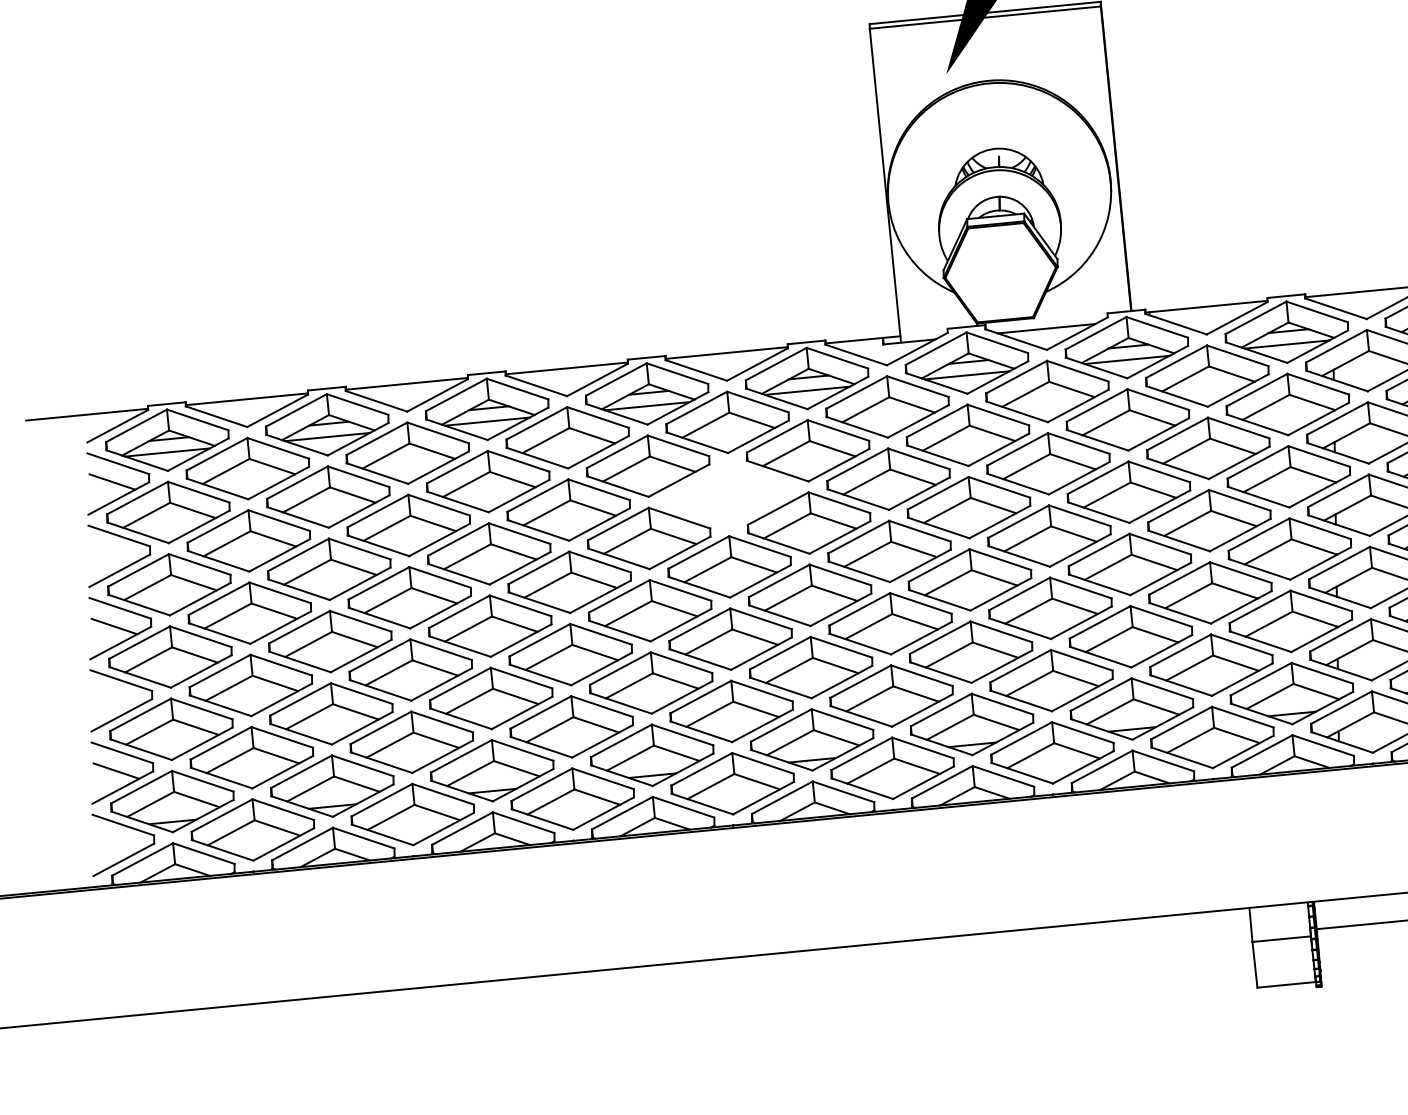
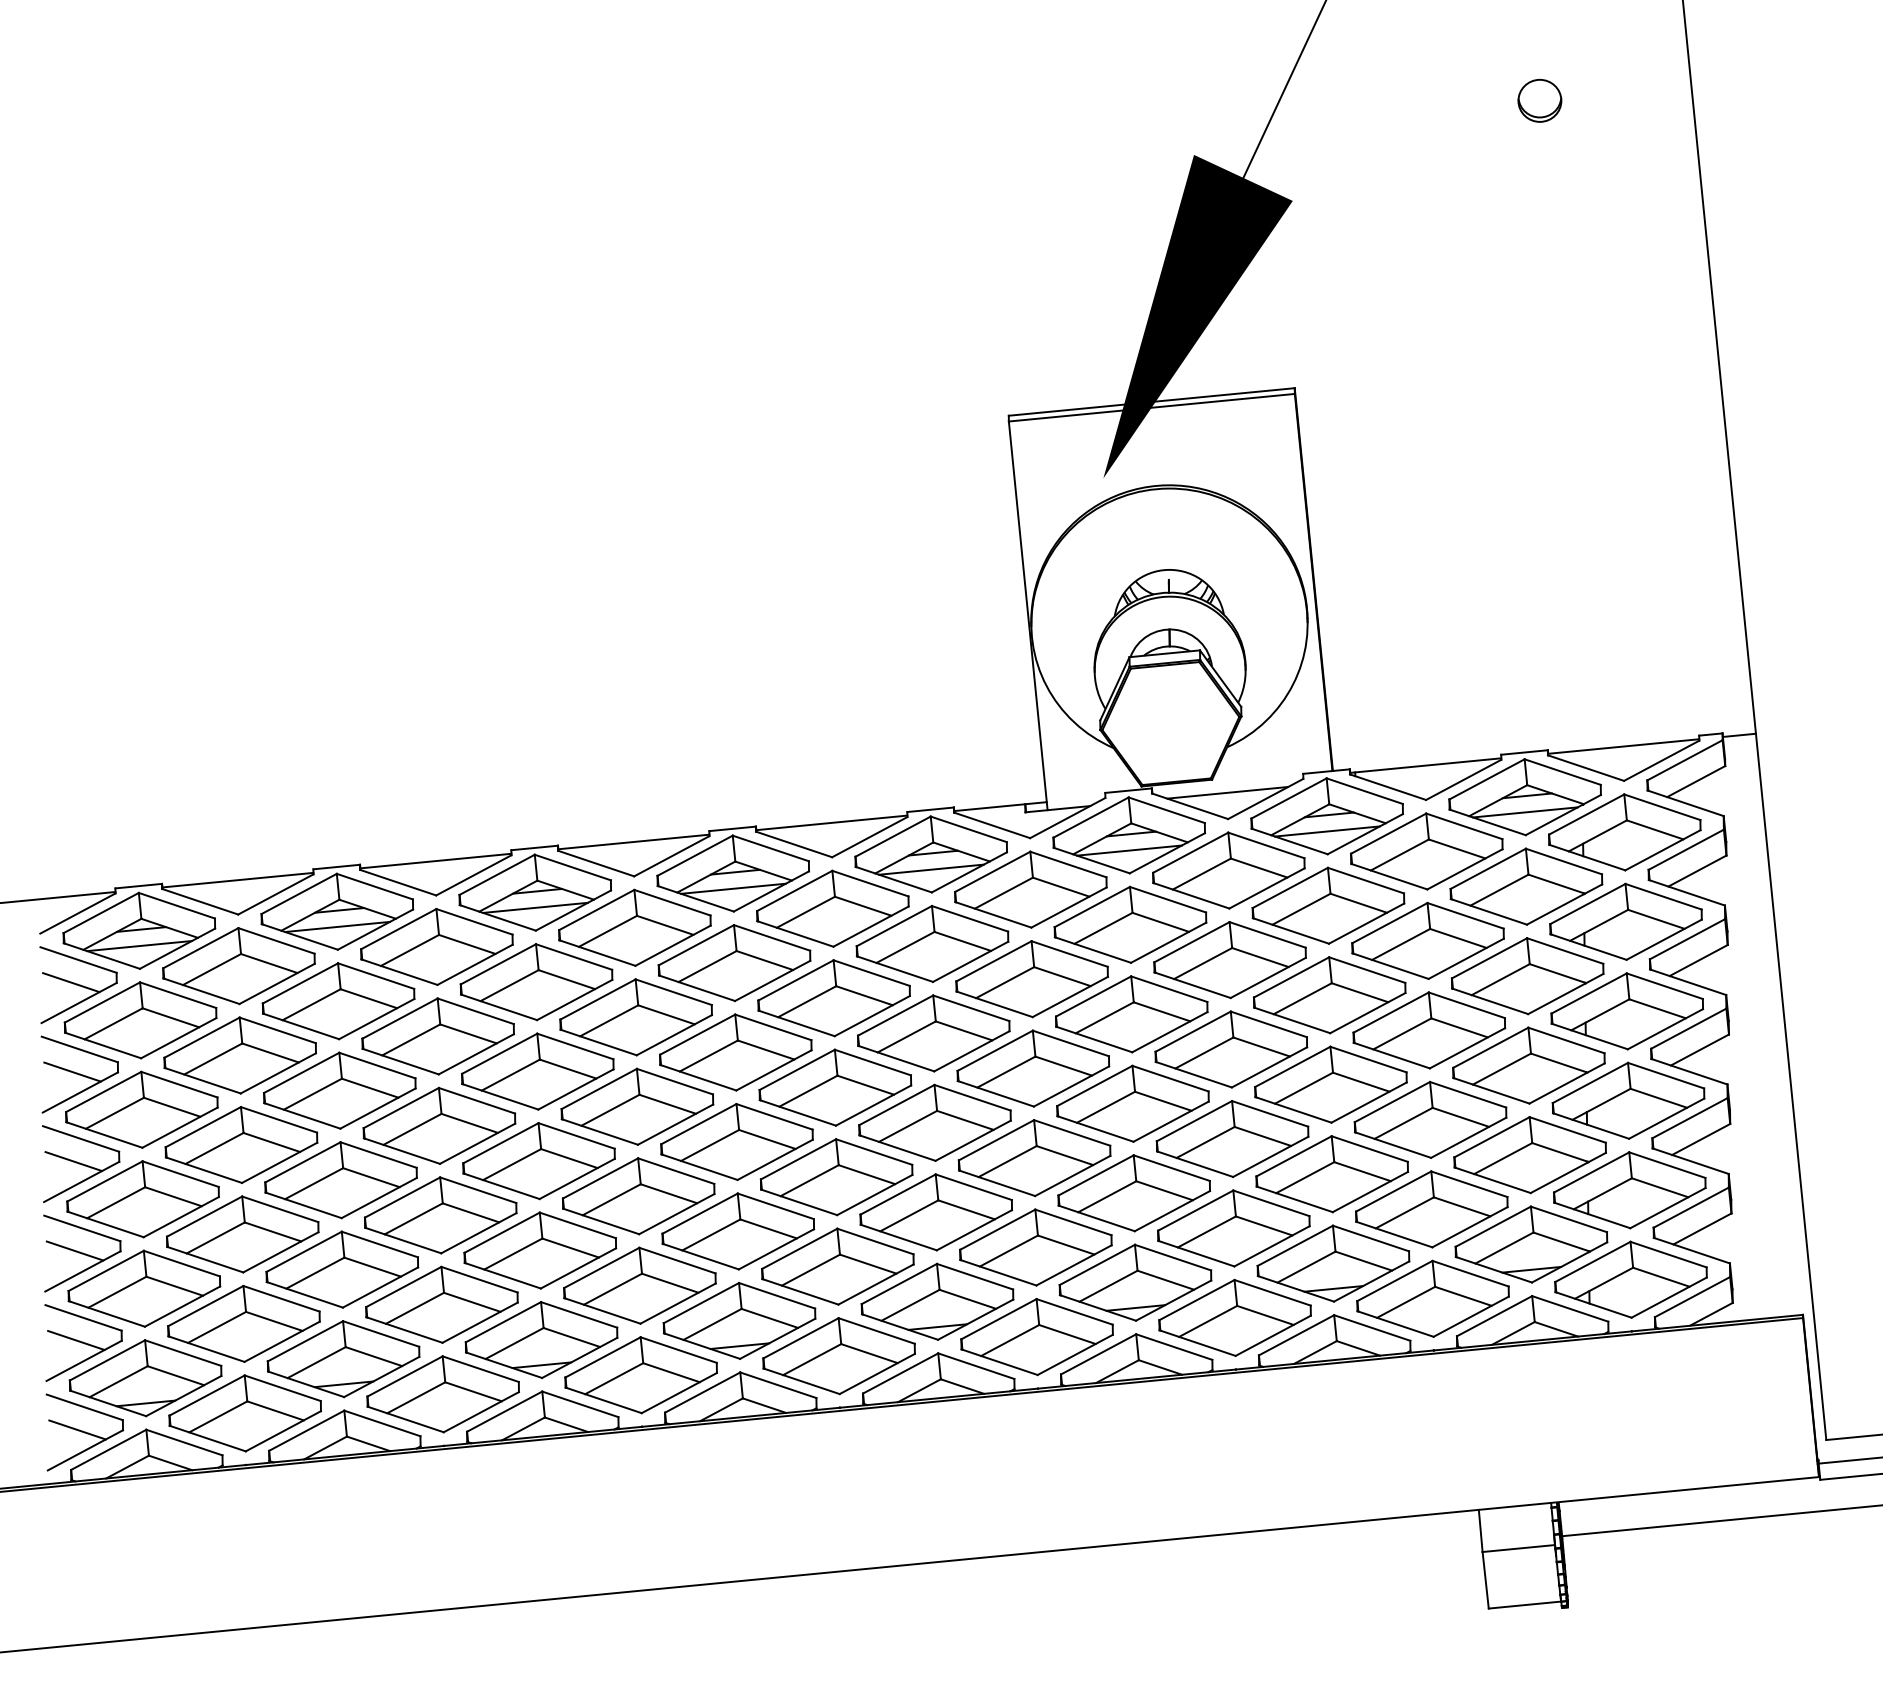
part: (728, 494) -> (833, 998), added
line: (113, 553) -> (72, 1071), added
line: (115, 698) -> (74, 1250), added
line: (117, 843) -> (77, 1429), added

